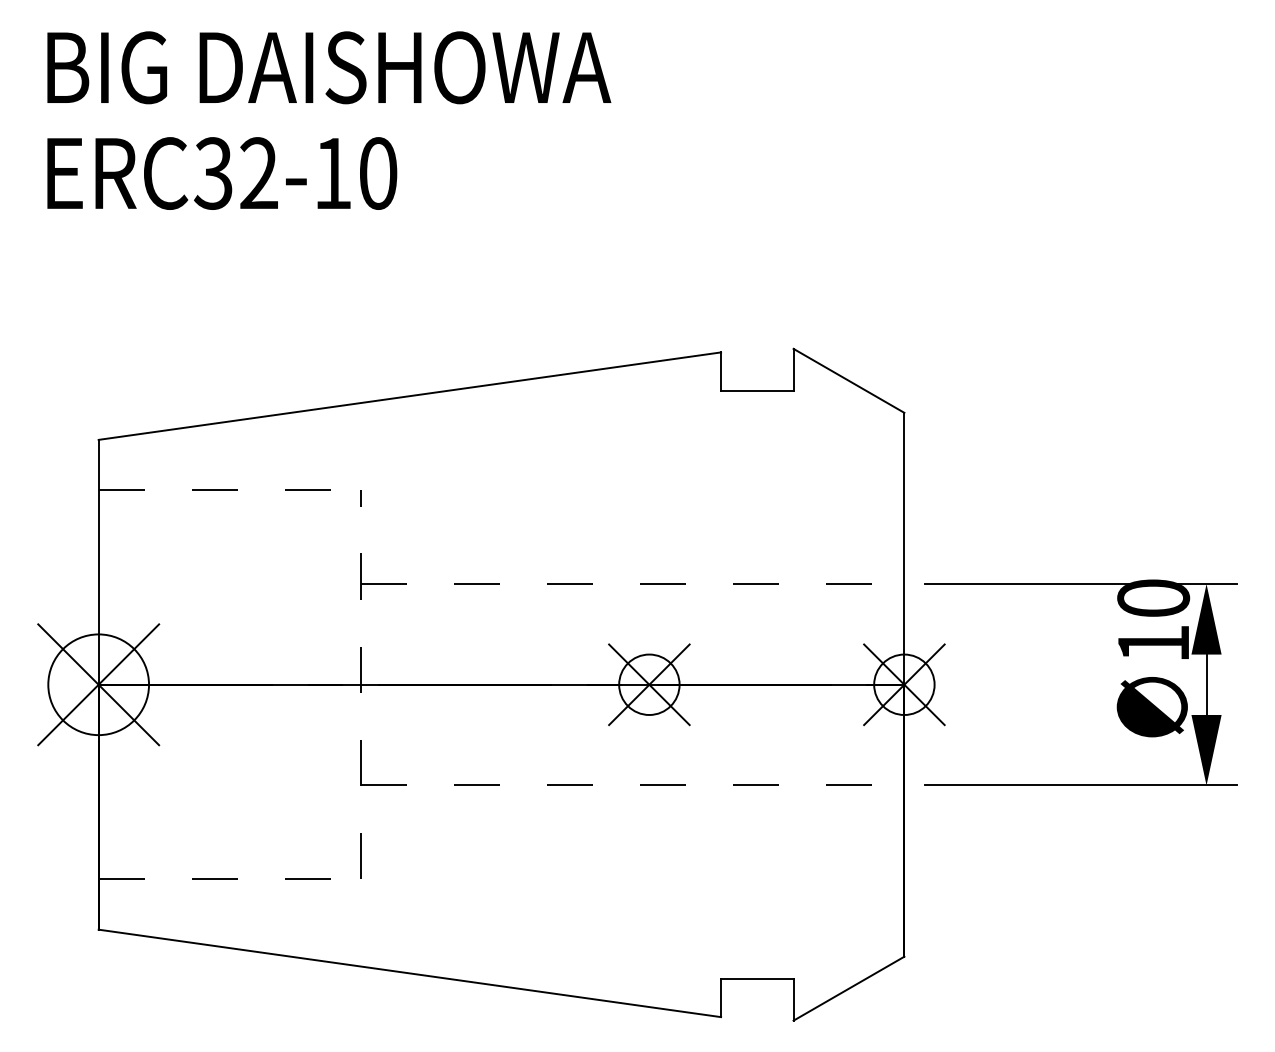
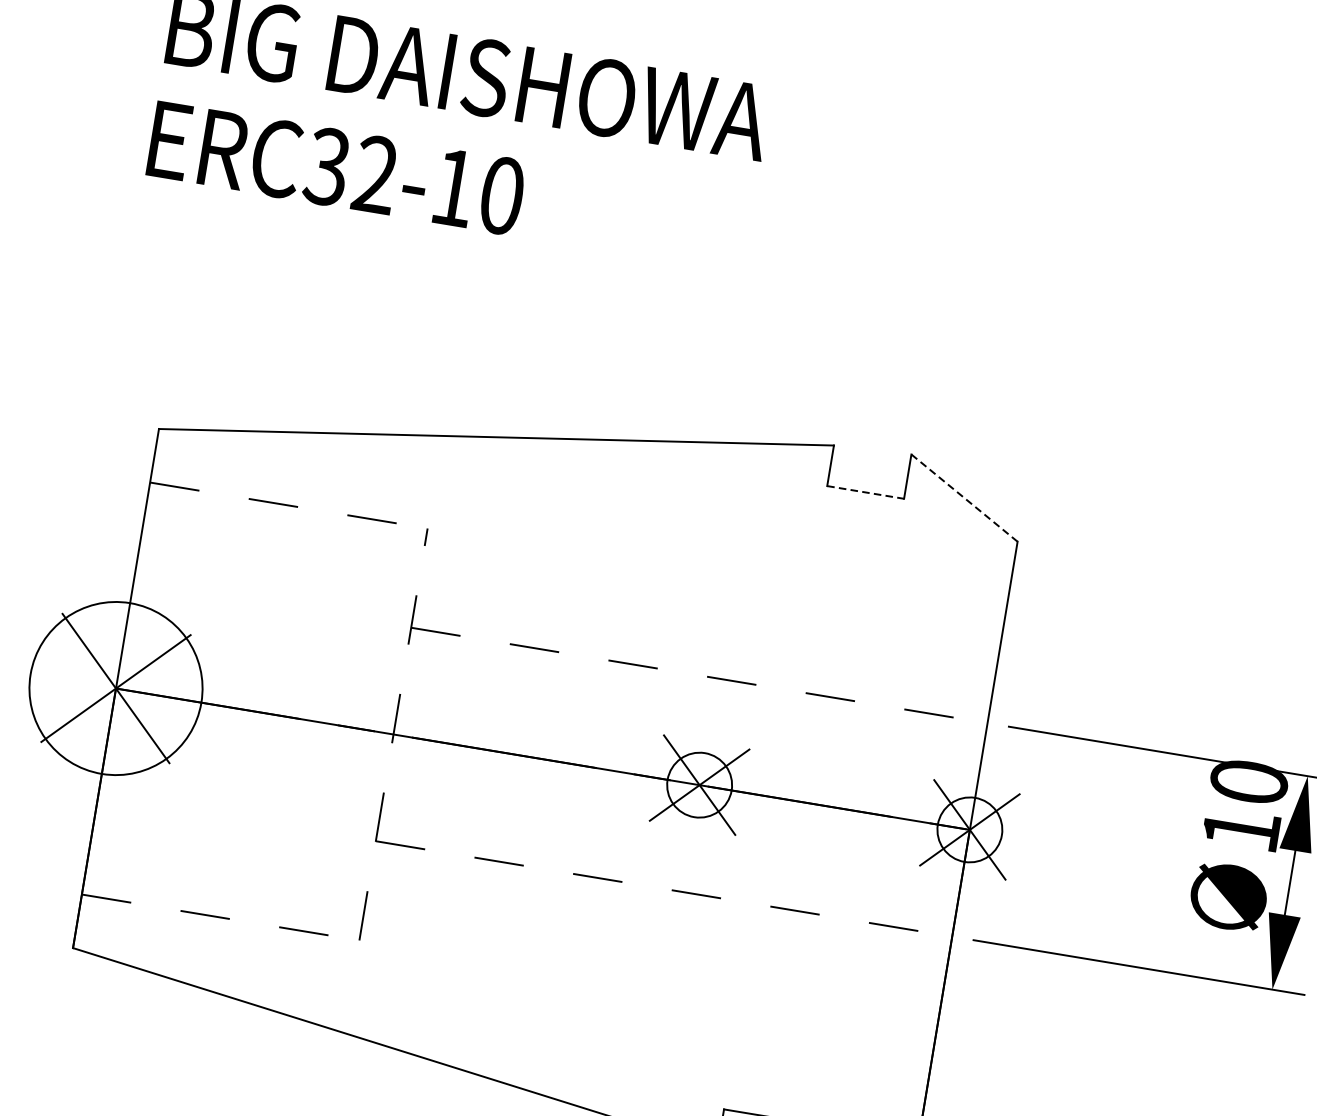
line: (849, 380) -> (965, 497), solid -> dashed
line: (757, 390) -> (865, 492), solid -> dashed
circle: (98, 684) -> (115, 688), size x1.6

